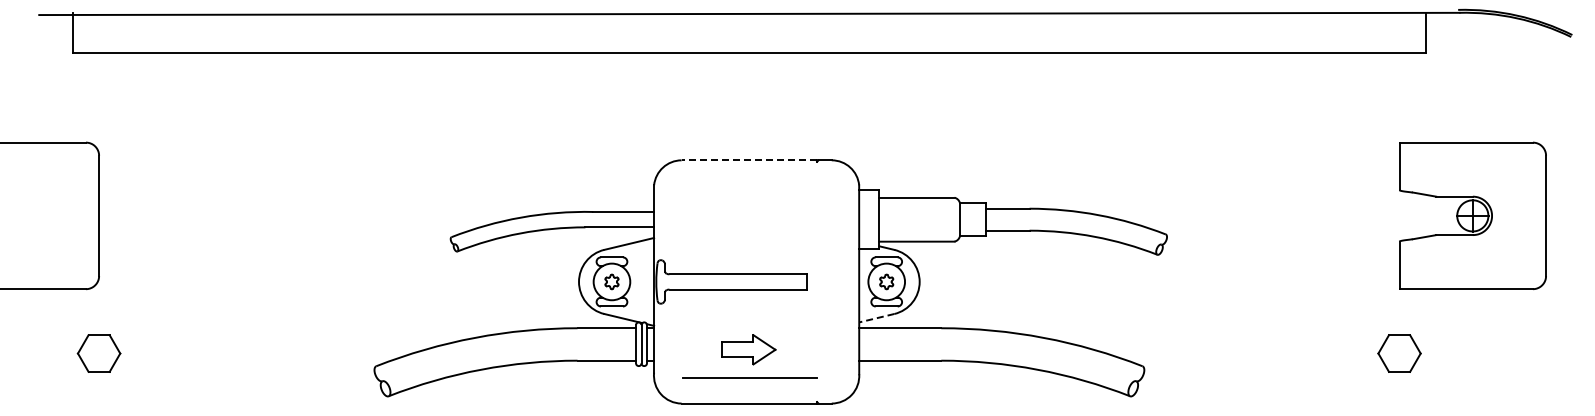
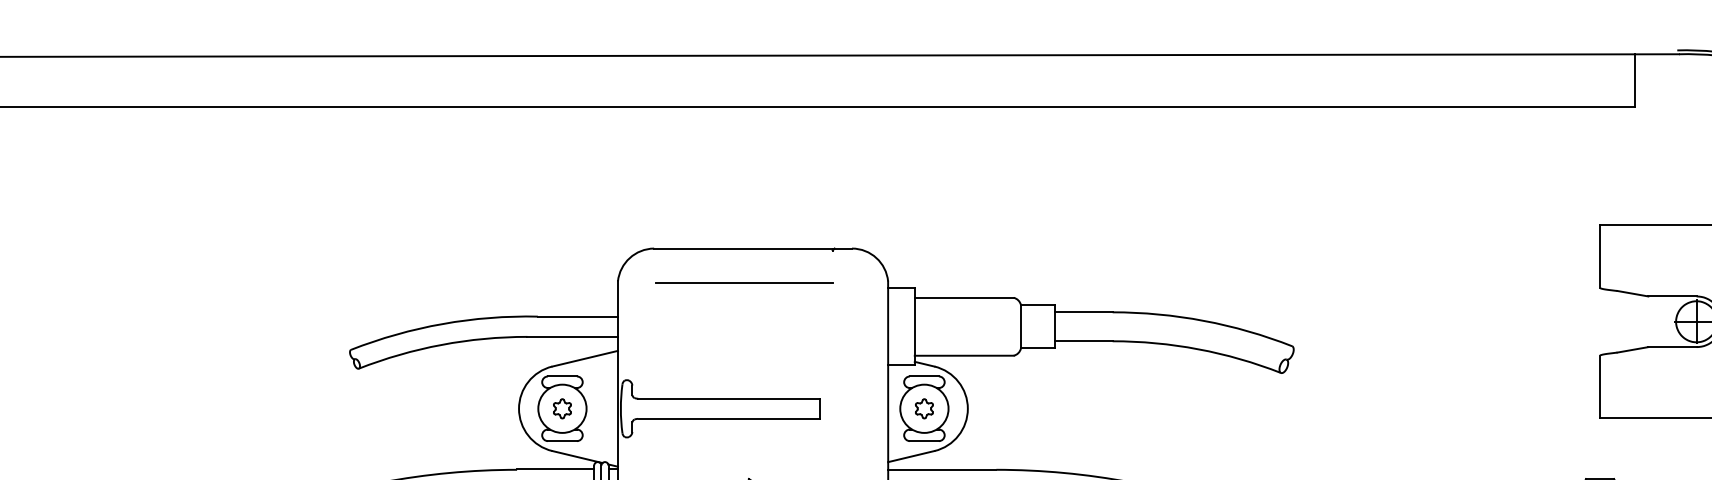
line: (749, 160) -> (743, 248), dashed -> solid
line: (750, 186) -> (744, 283), added
line: (876, 318) -> (910, 456), dashed -> solid

